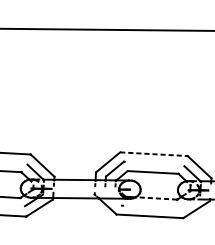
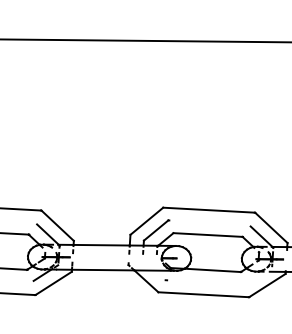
line: (153, 154) -> (208, 210), dashed -> solid
line: (156, 198) -> (212, 270), dashed -> solid

